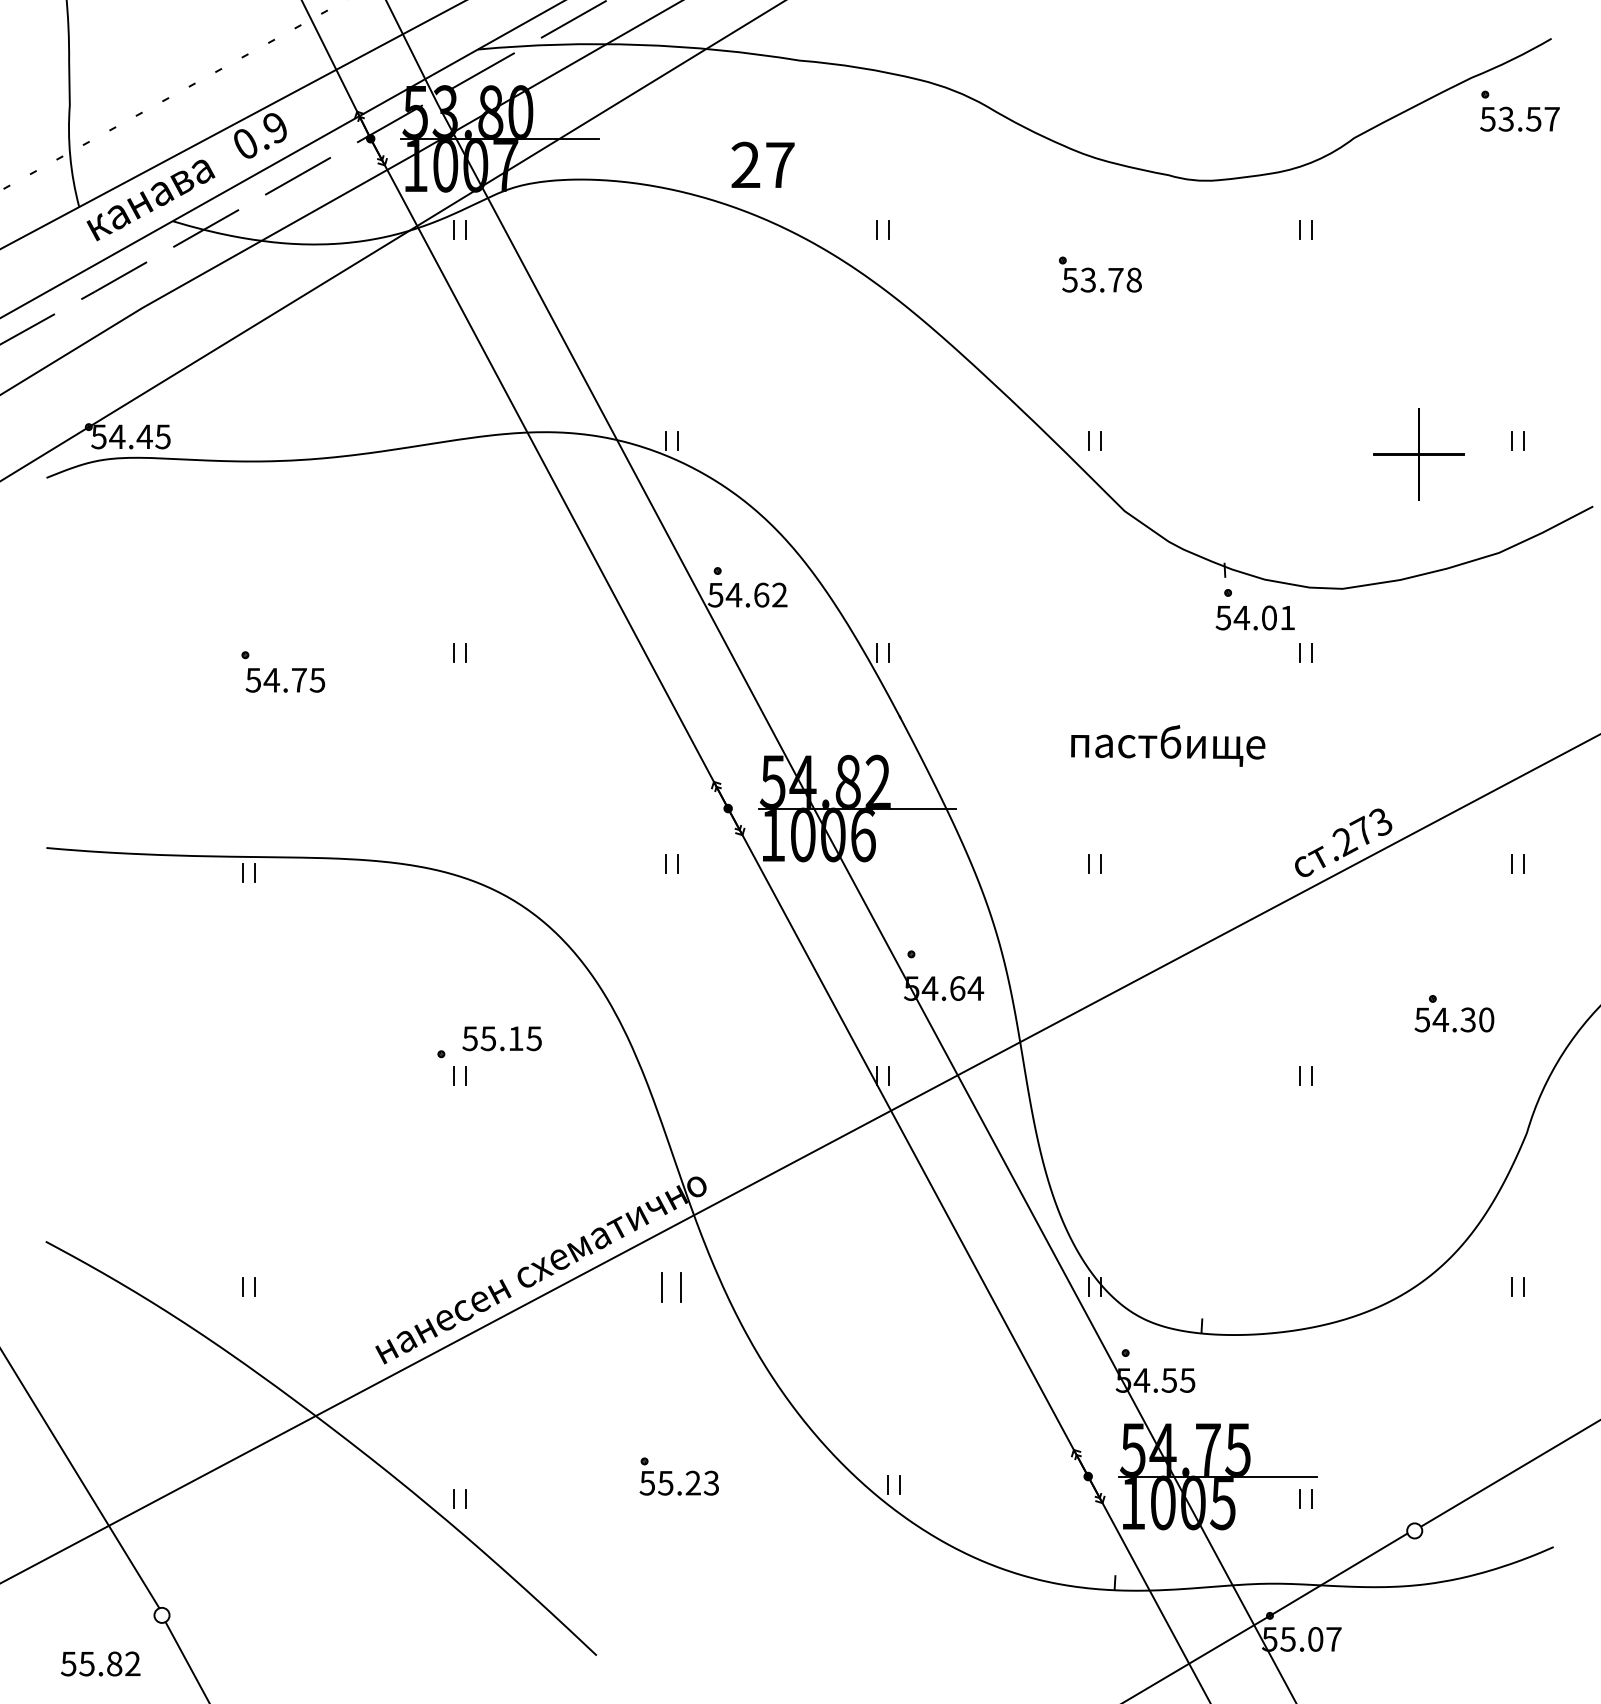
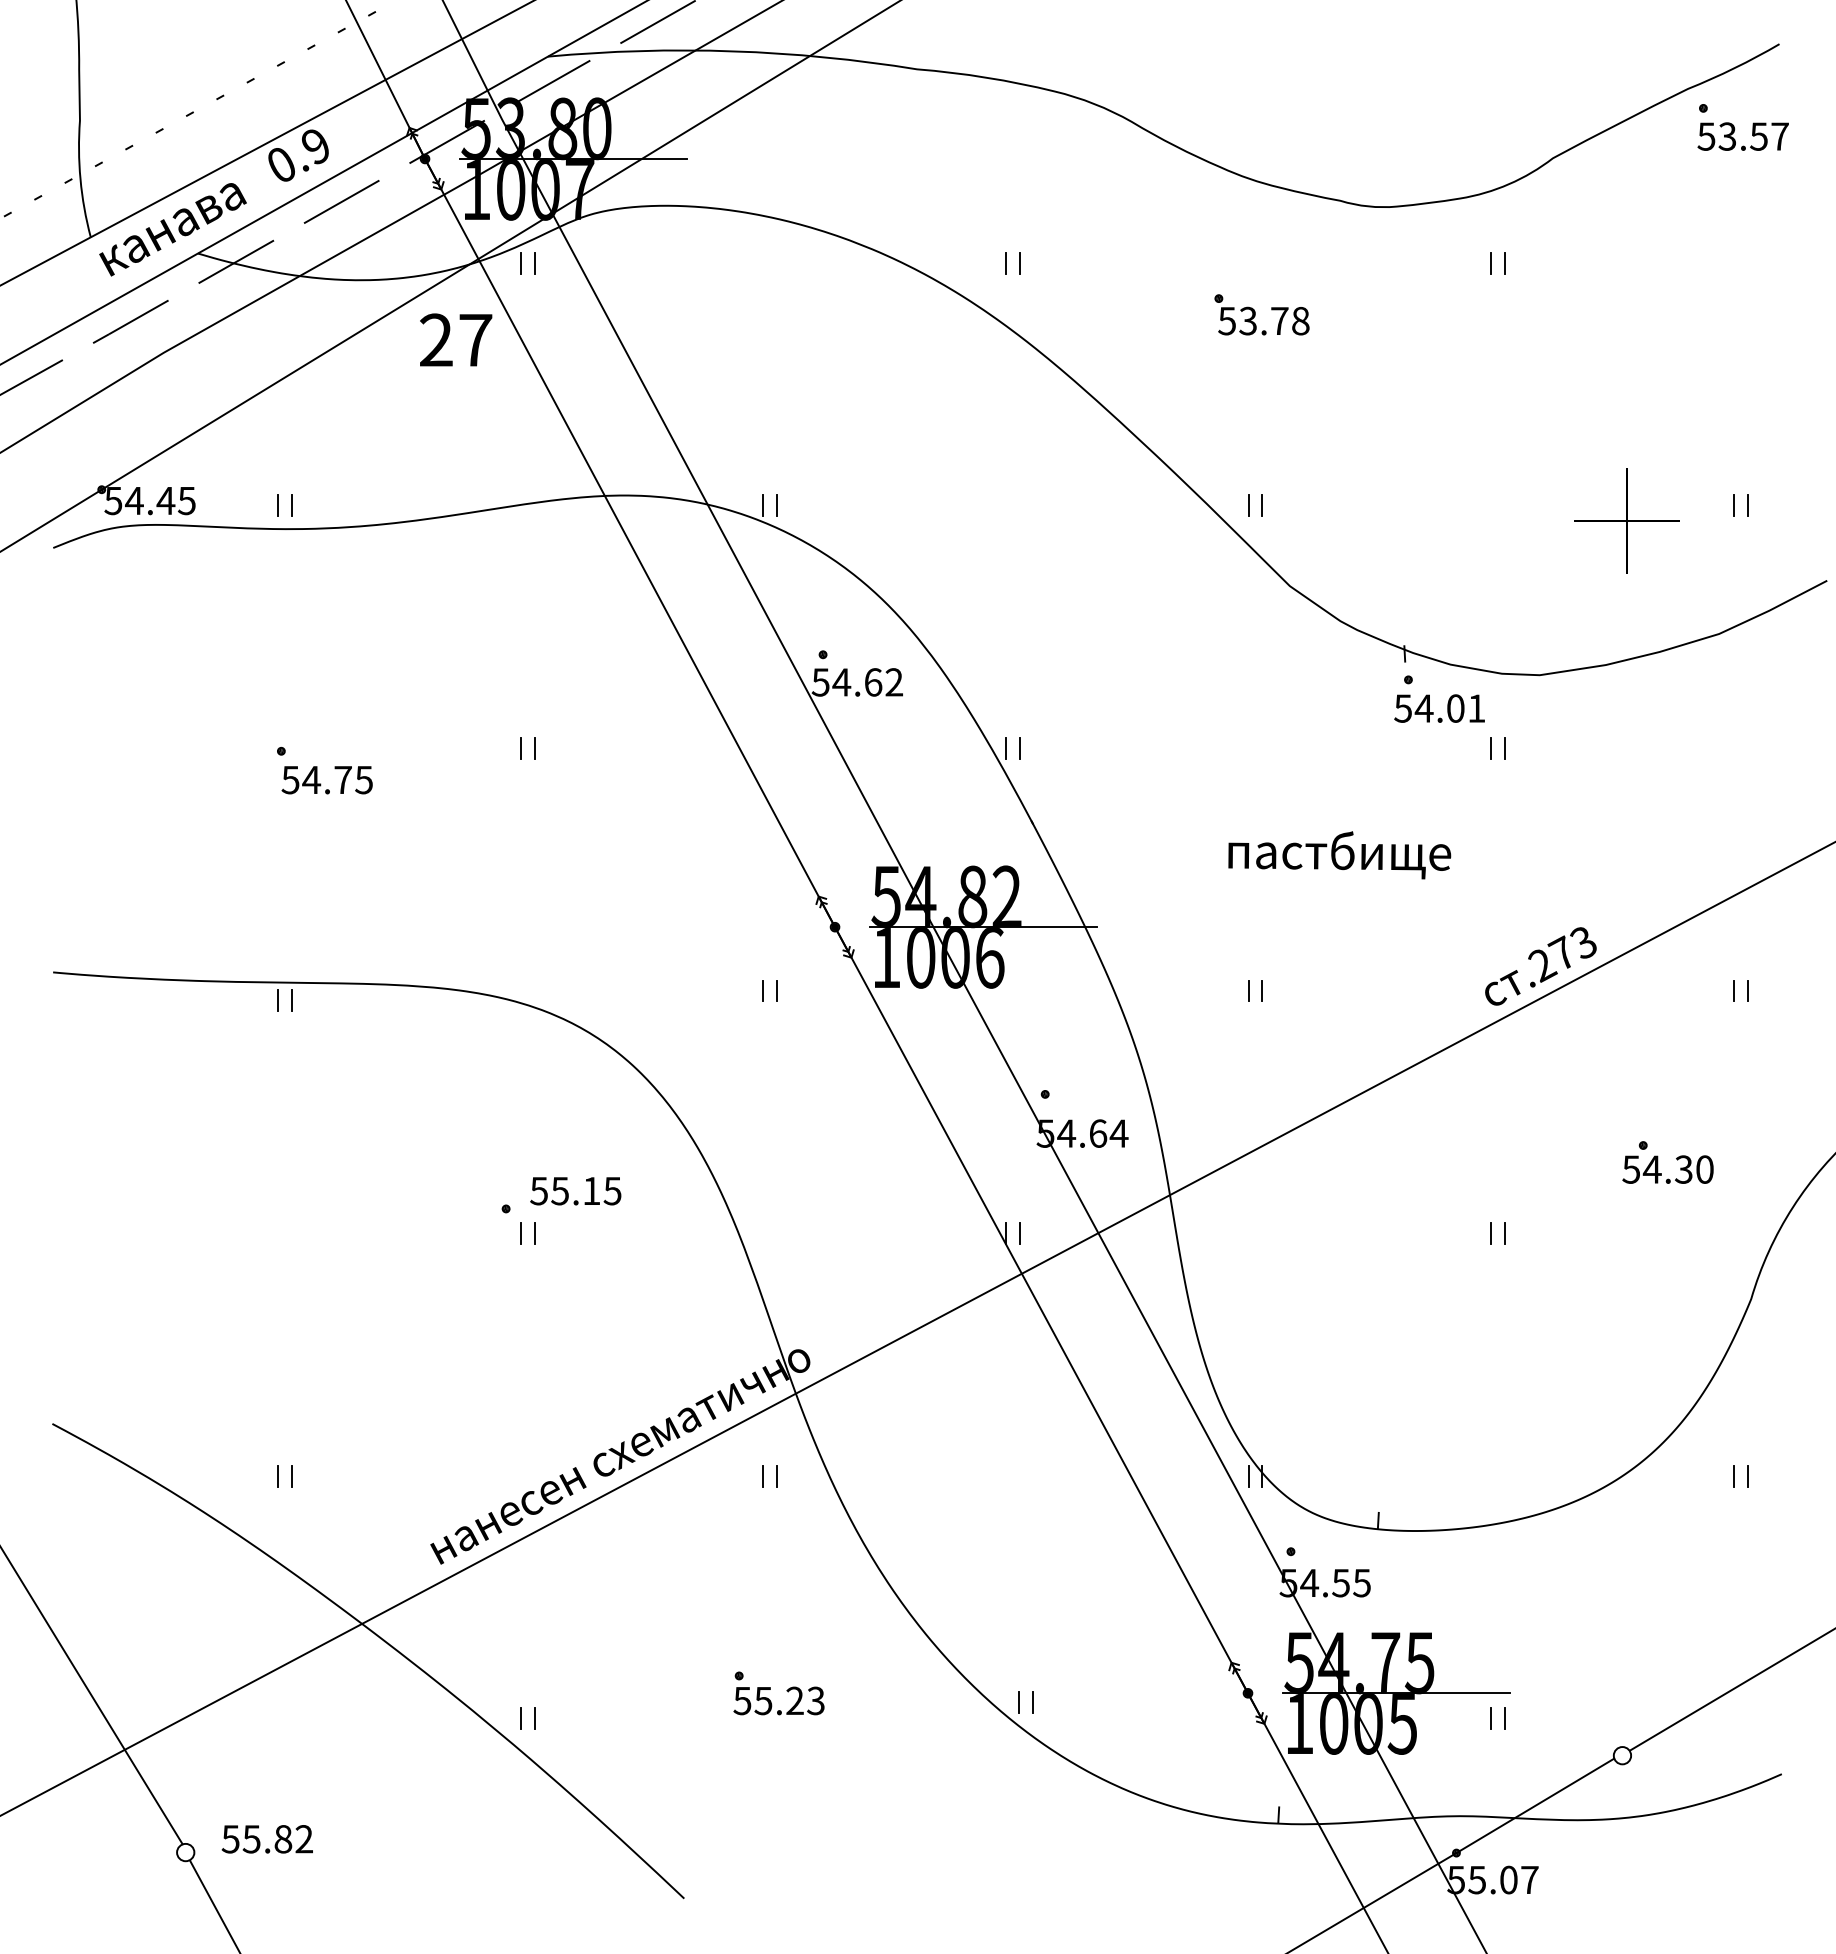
text: (763, 164) -> (456, 339), moved
part: (248, 440) -> (284, 505), added
part: (671, 1287) -> (769, 1476), size x0.62
text: (99, 1664) -> (266, 1839), moved

